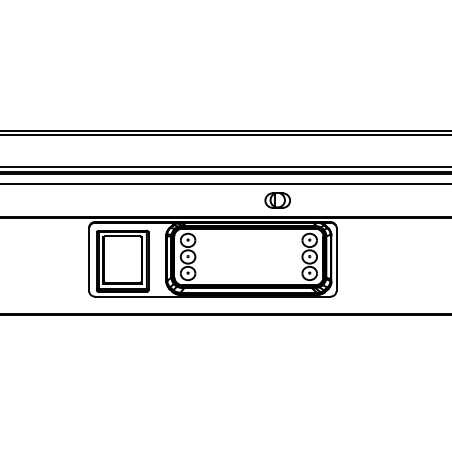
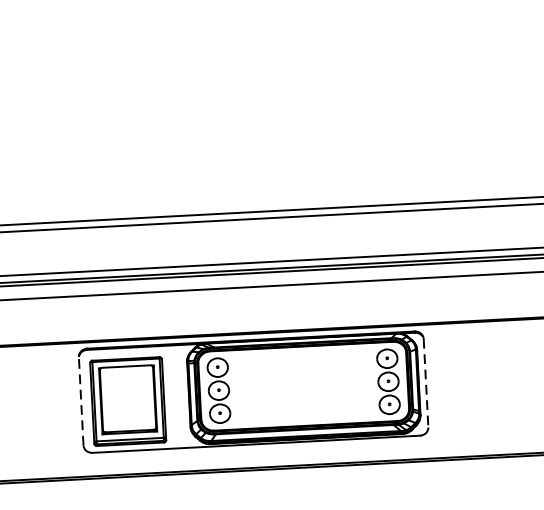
part: (277, 200) -> (339, 305), removed
line: (89, 259) -> (81, 401), solid -> dashed
line: (336, 259) -> (426, 383), solid -> dashed

